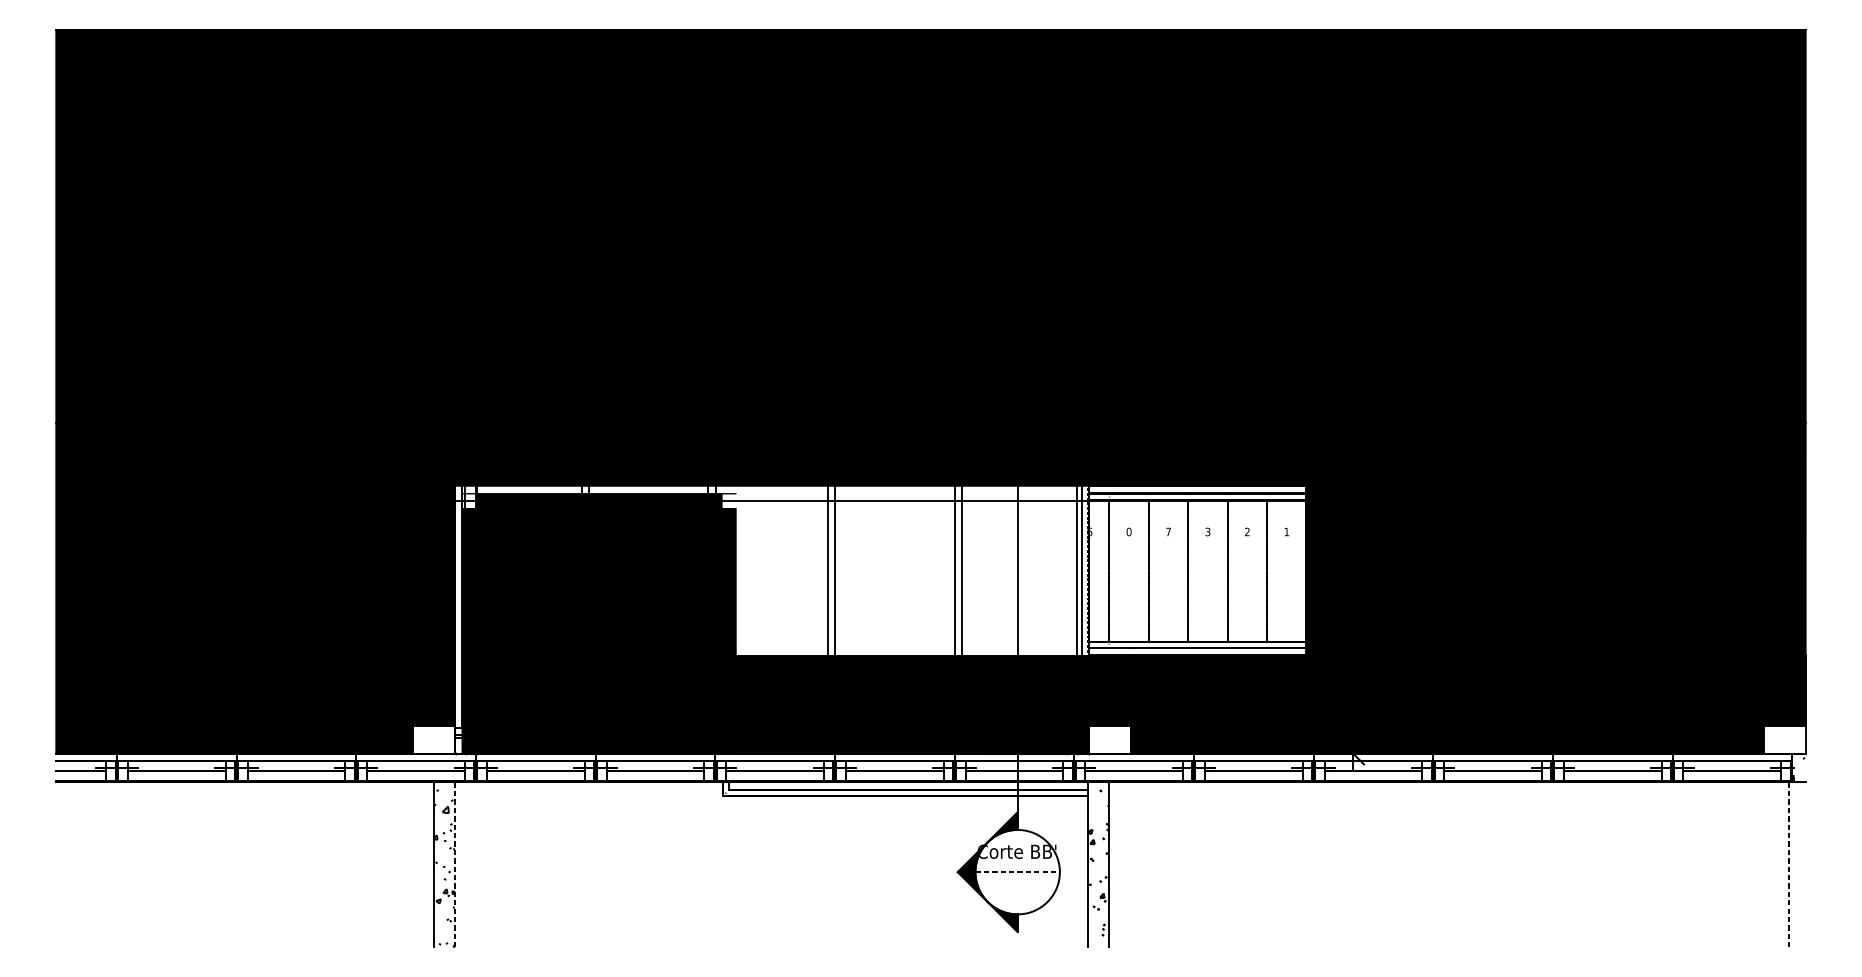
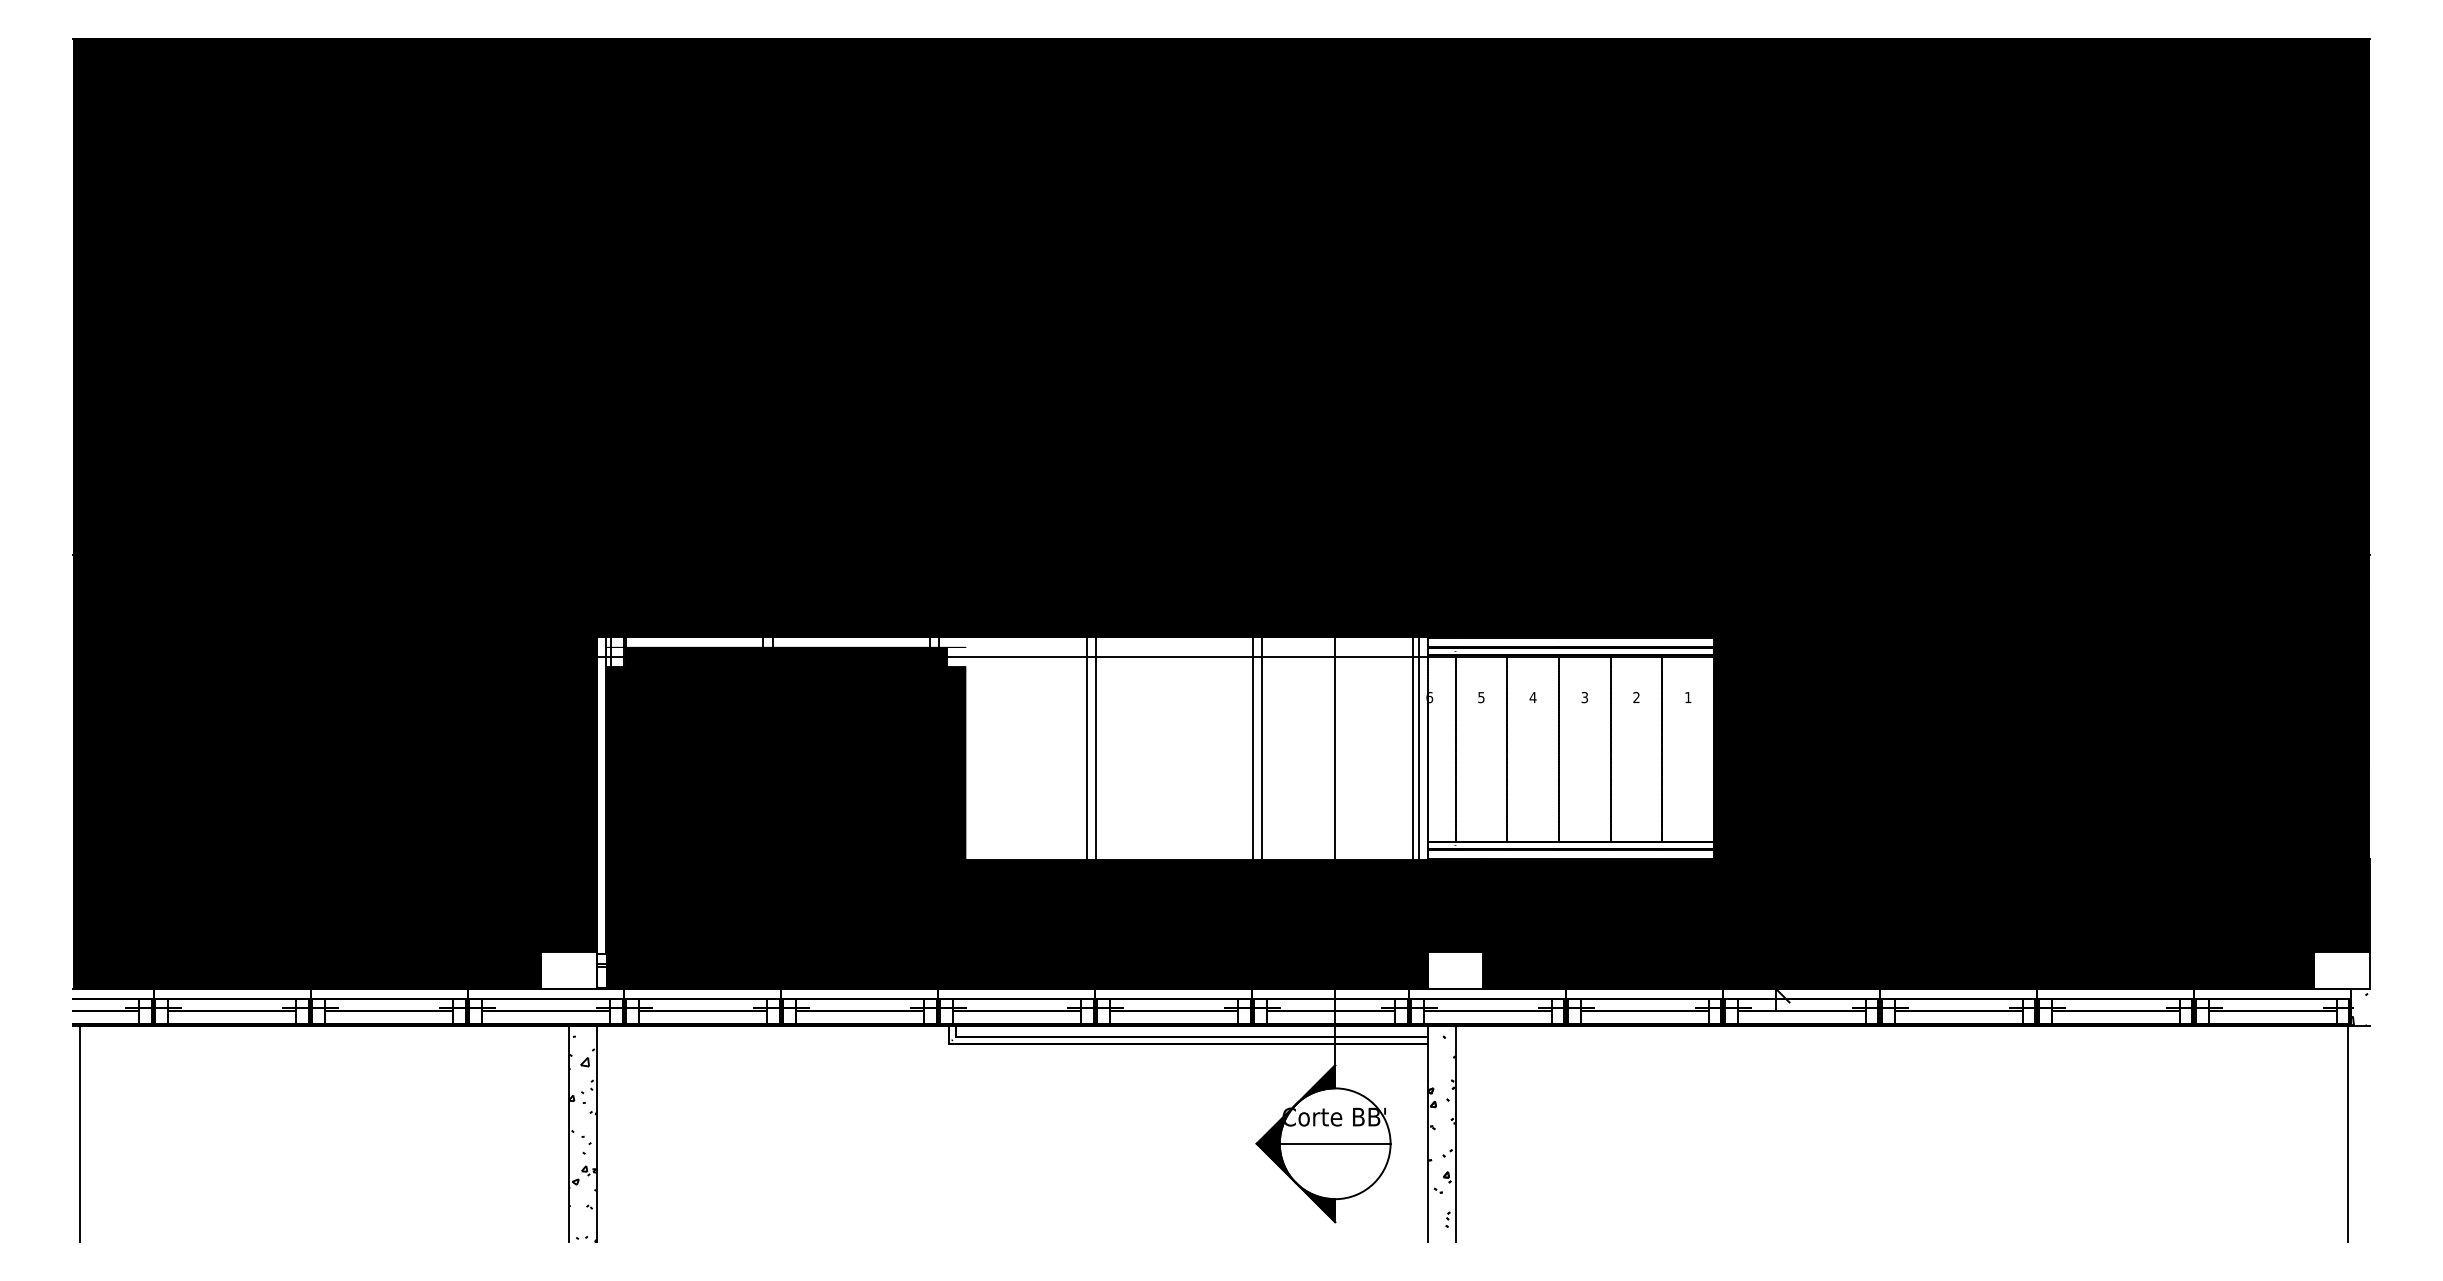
text: (1129, 531) -> (1481, 697), 0 -> 5
text: (1168, 531) -> (1532, 697), 7 -> 4
line: (60, 864) -> (79, 1133), added
line: (454, 864) -> (596, 1133), dashed -> solid
line: (1789, 864) -> (2347, 1133), dashed -> solid
line: (1017, 871) -> (1335, 1143), dashed -> solid

